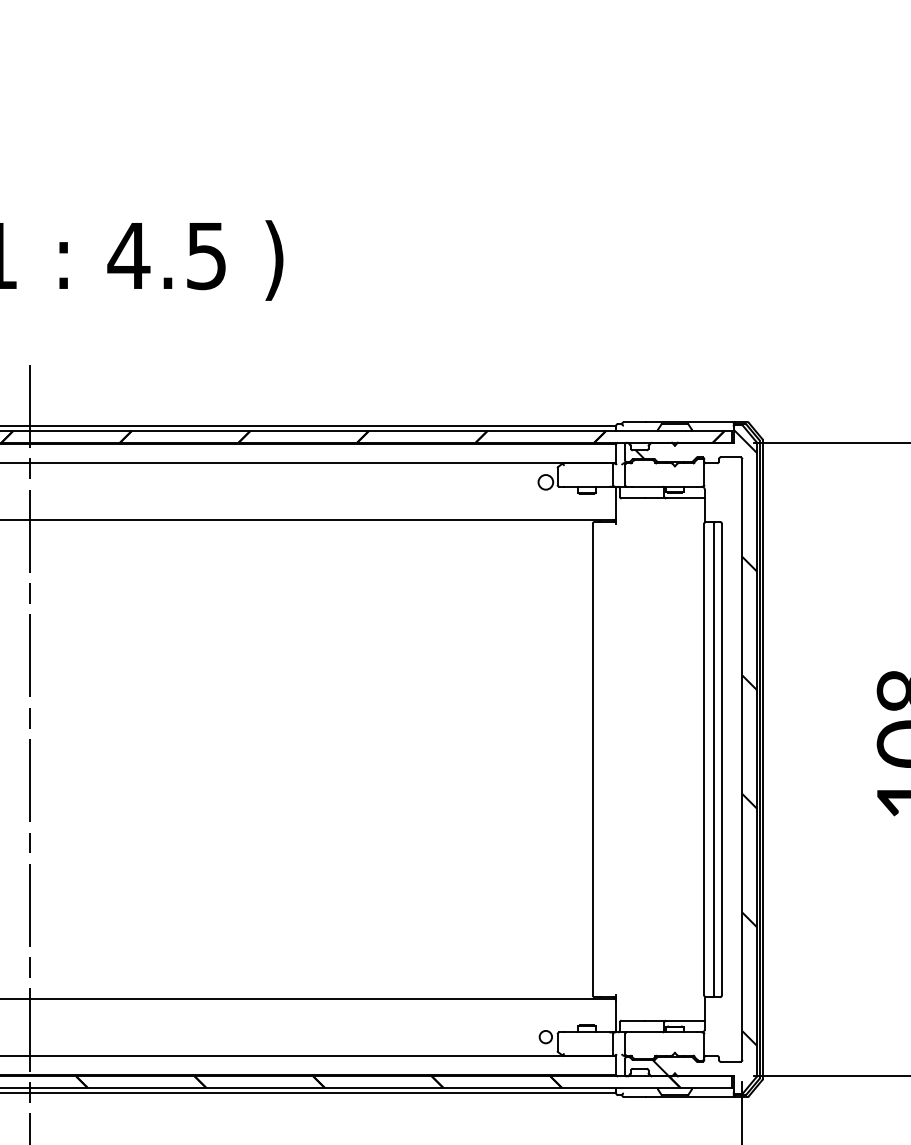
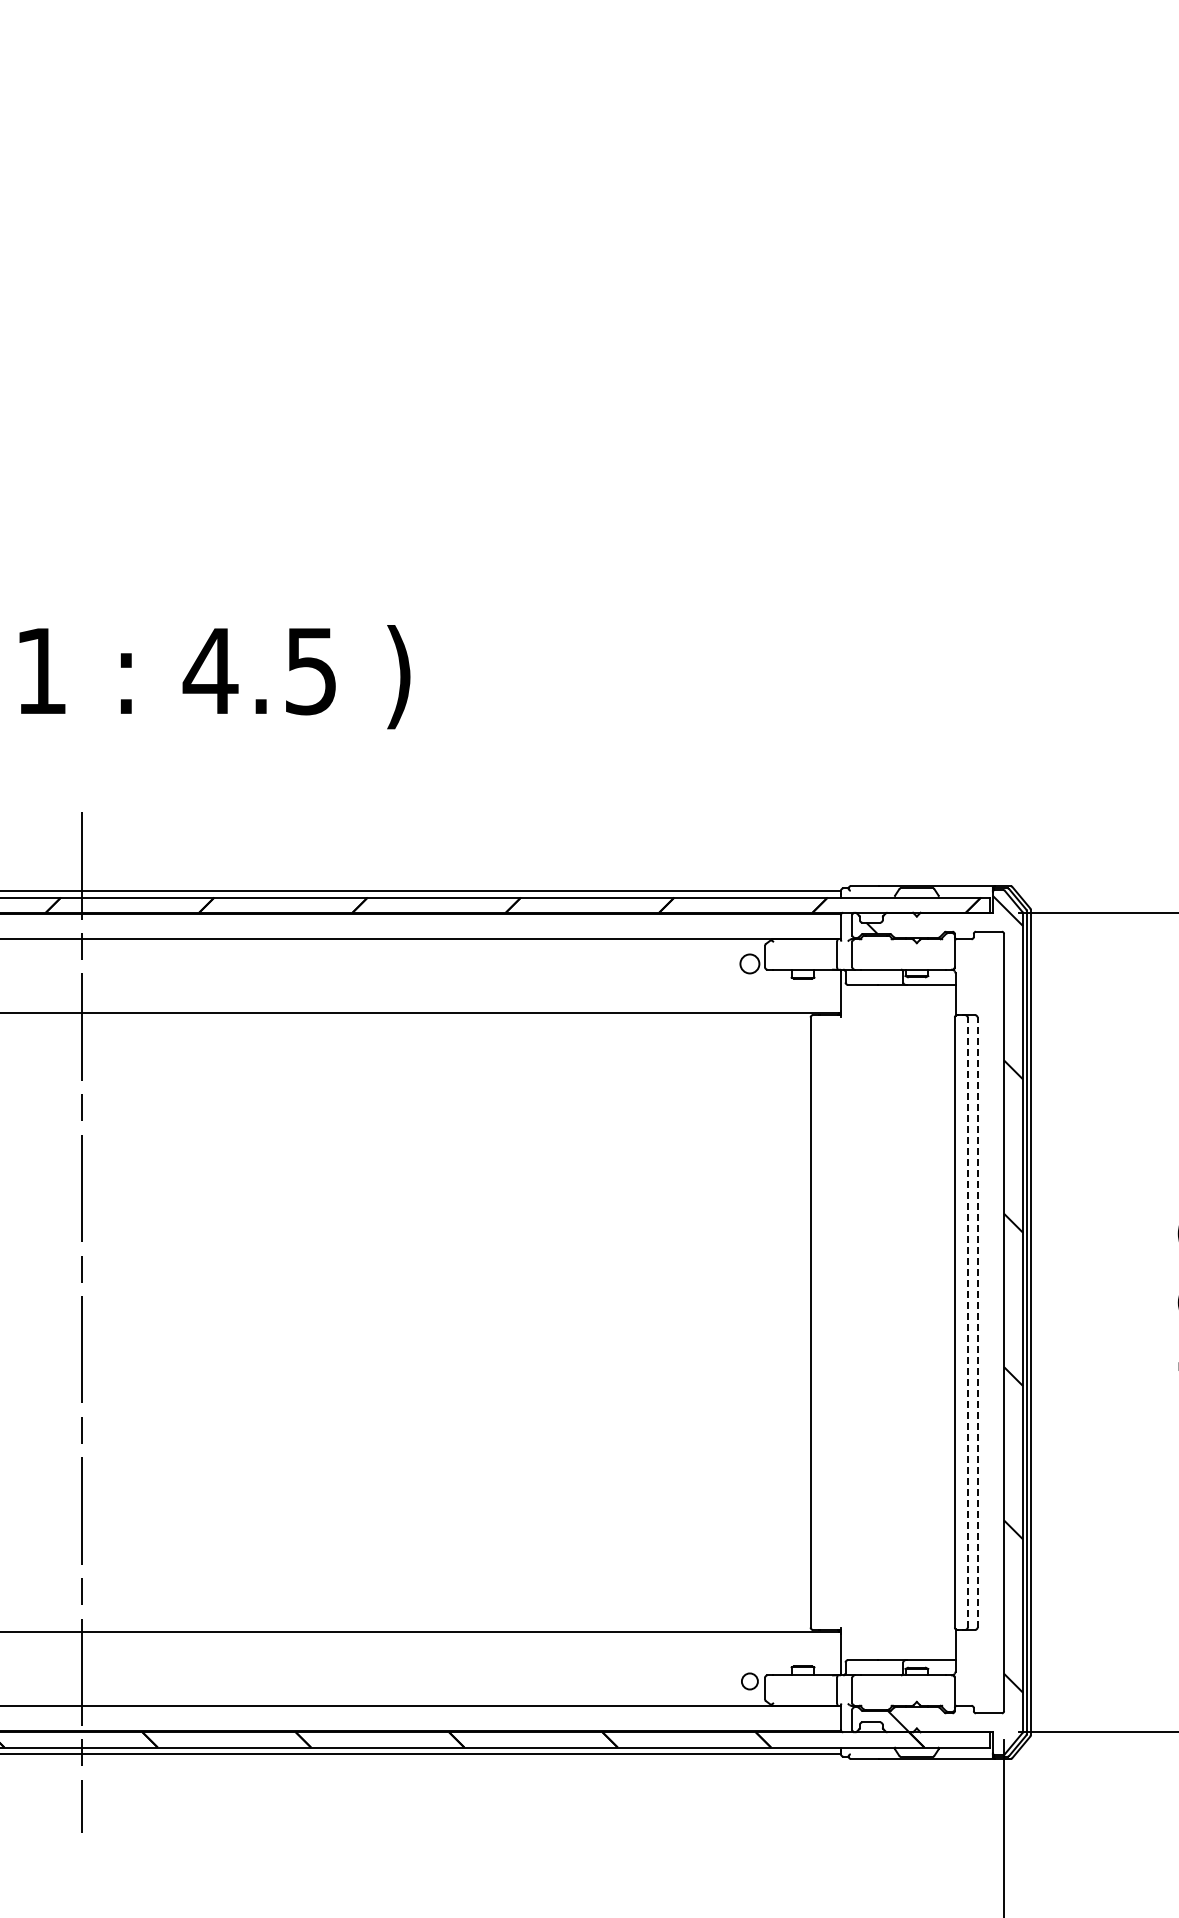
line: (714, 759) -> (967, 1322), solid -> dashed
line: (721, 759) -> (977, 1322), solid -> dashed

